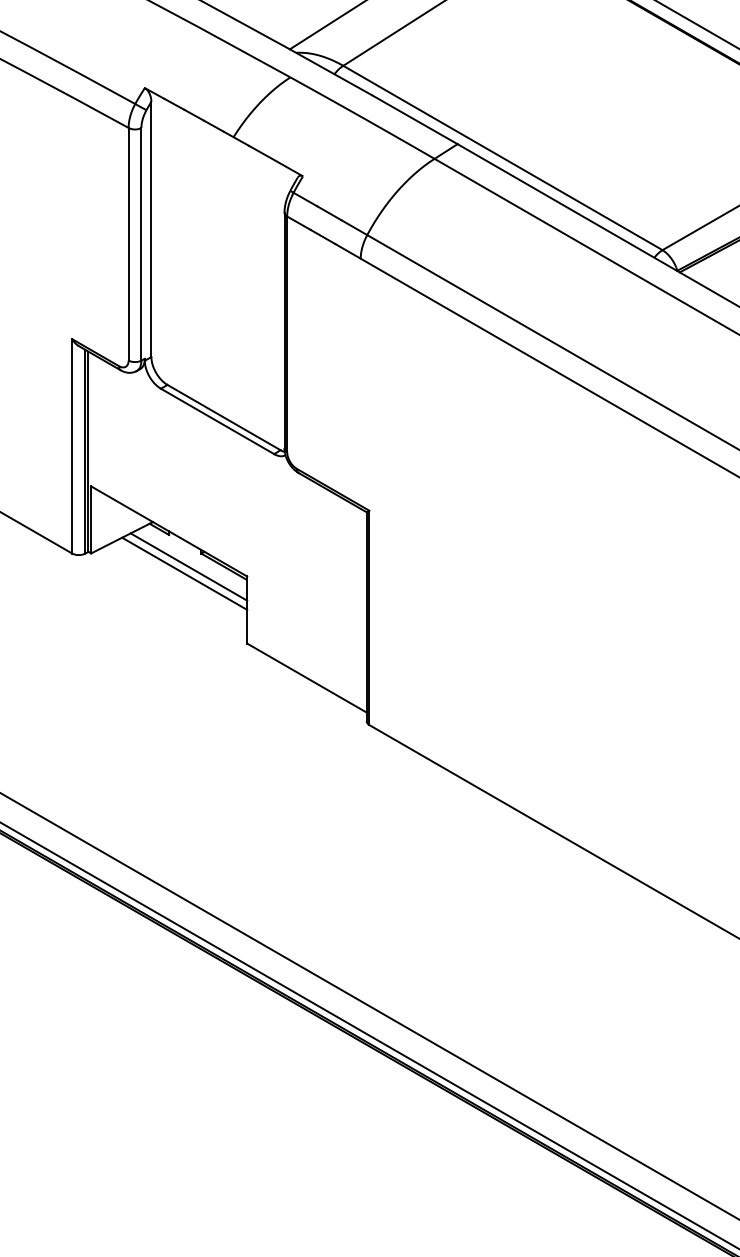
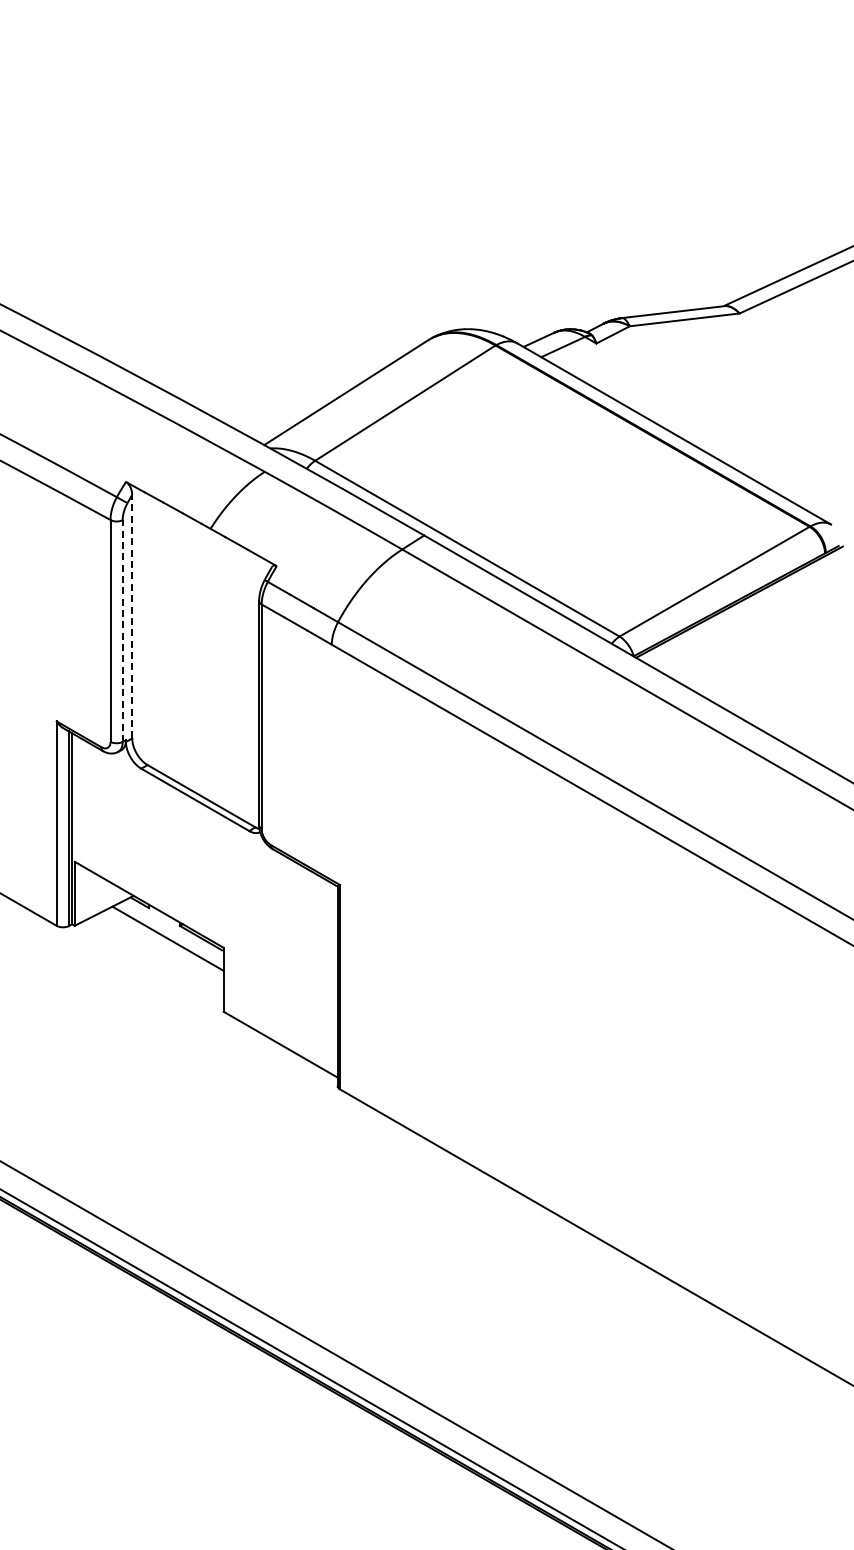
line: (151, 229) -> (132, 616), solid -> dashed
line: (141, 243) -> (122, 630), solid -> dashed
line: (184, 573) -> (163, 944), removed

